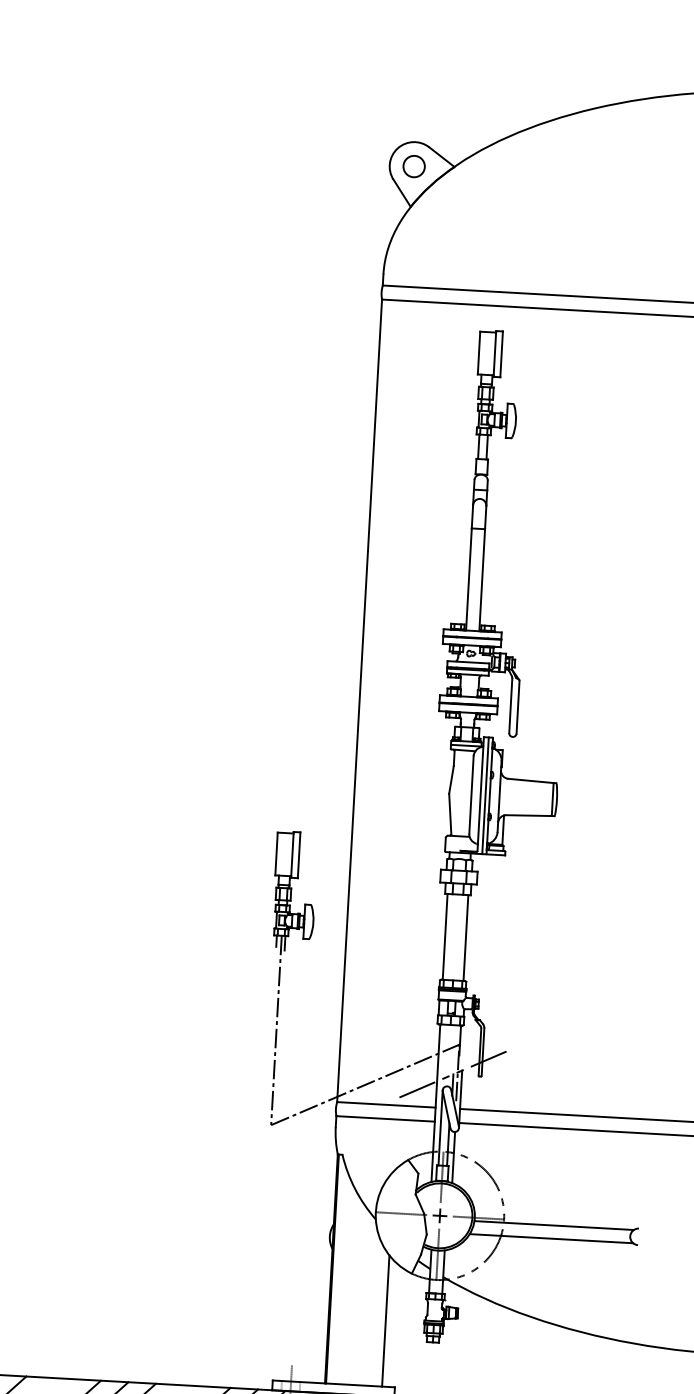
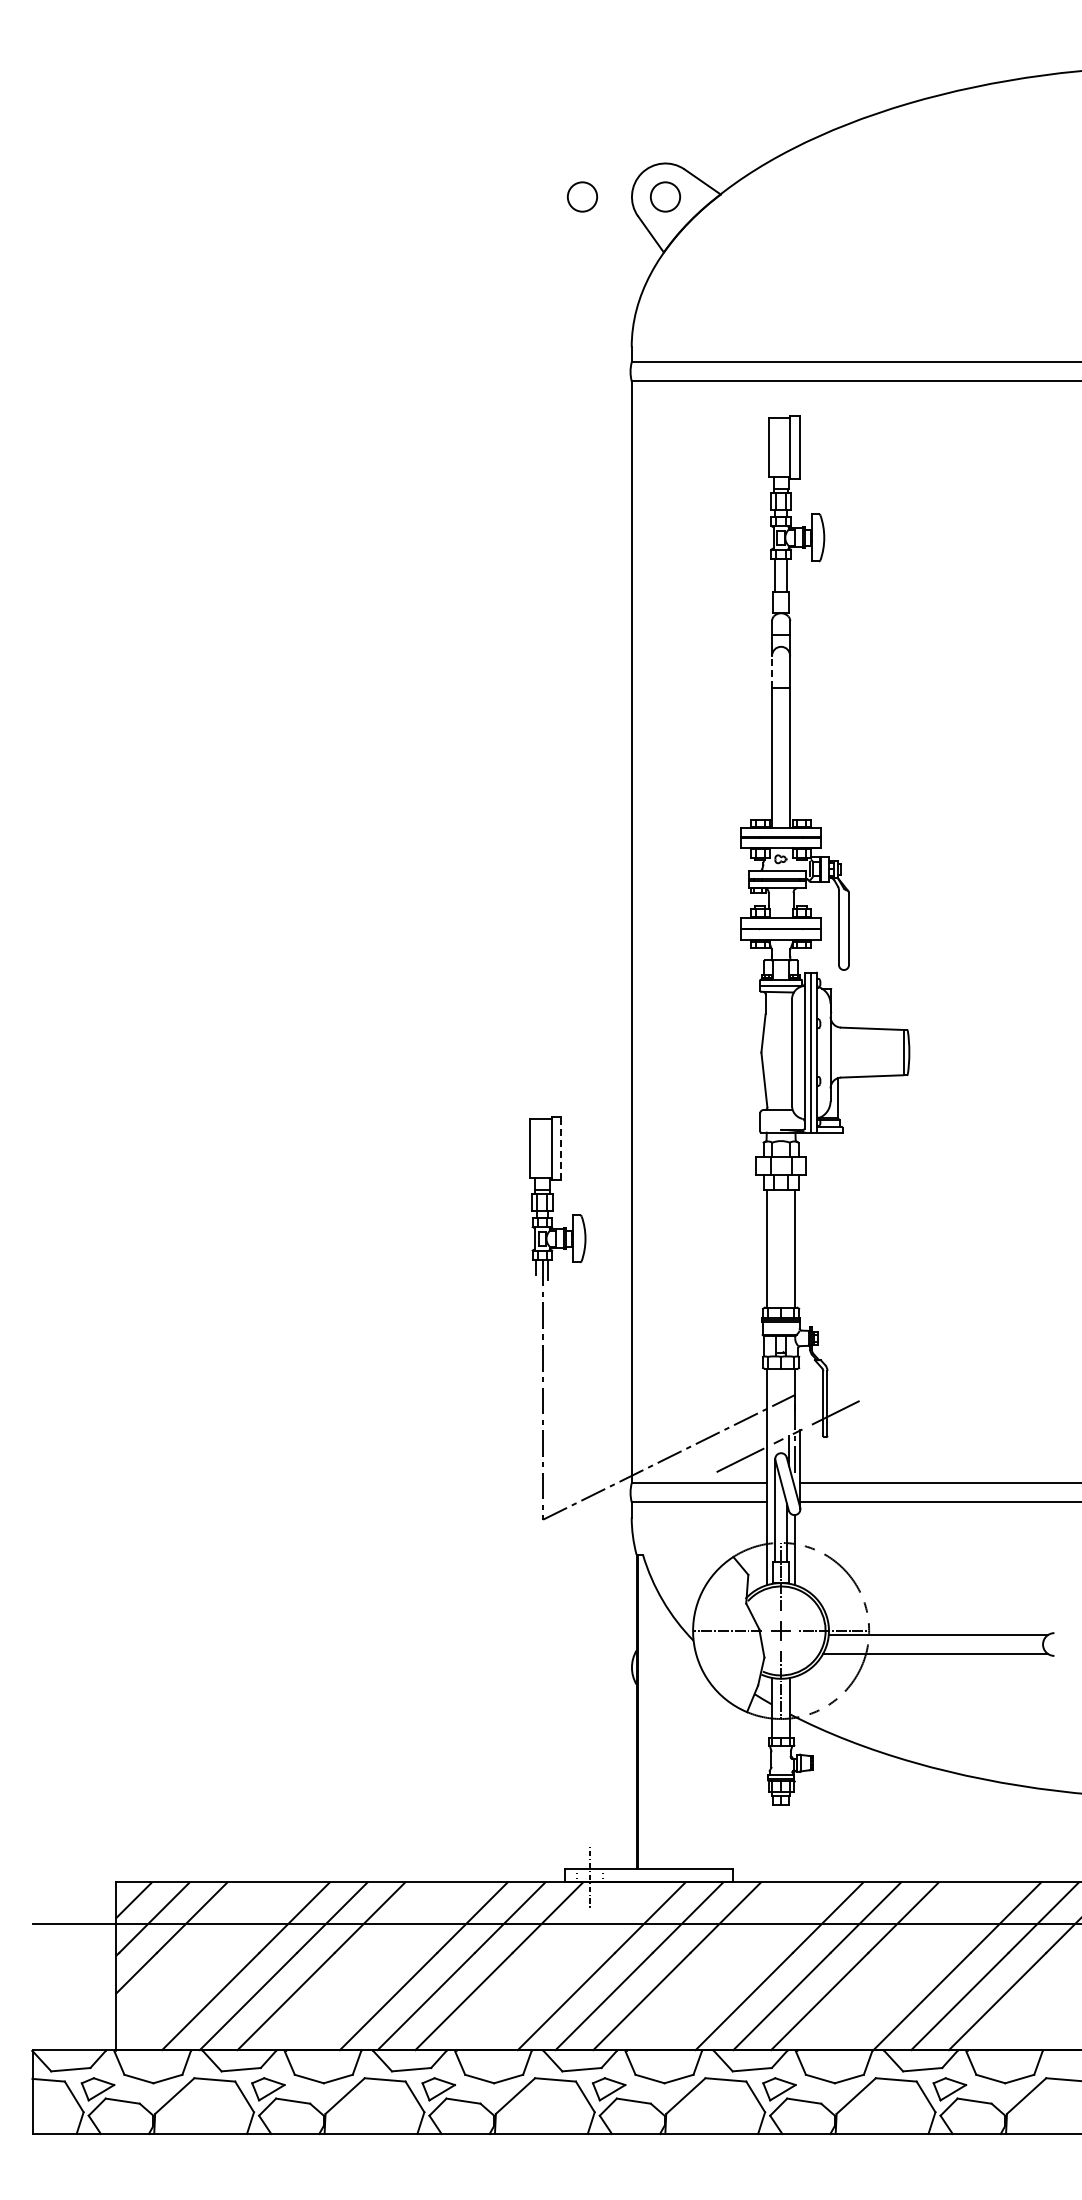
circle: (353, 162) -> (582, 196), added
line: (472, 516) -> (772, 671), solid -> dashed
line: (298, 854) -> (560, 1147), solid -> dashed
line: (385, 1321) -> (714, 1779), removed

